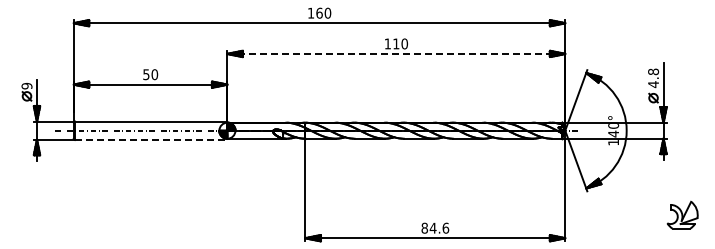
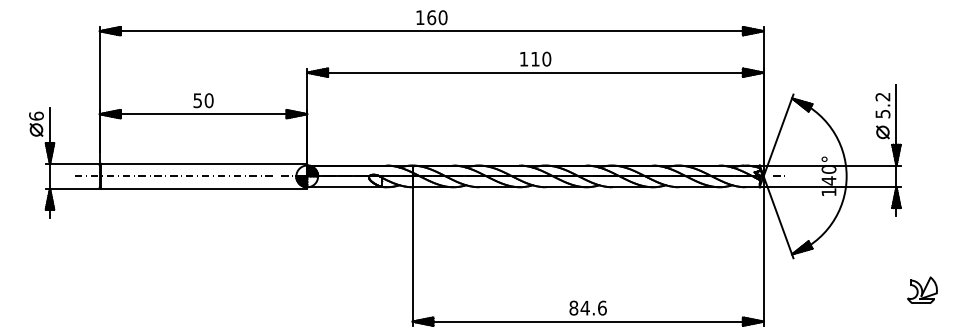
line: (396, 53) -> (535, 72), dashed -> solid
text: (653, 78) -> (882, 105), 4.8 -> 5.2
text: (26, 85) -> (35, 115), 9 -> 6
line: (151, 139) -> (204, 188), dashed -> solid
part: (682, 214) -> (922, 289), size x0.71

